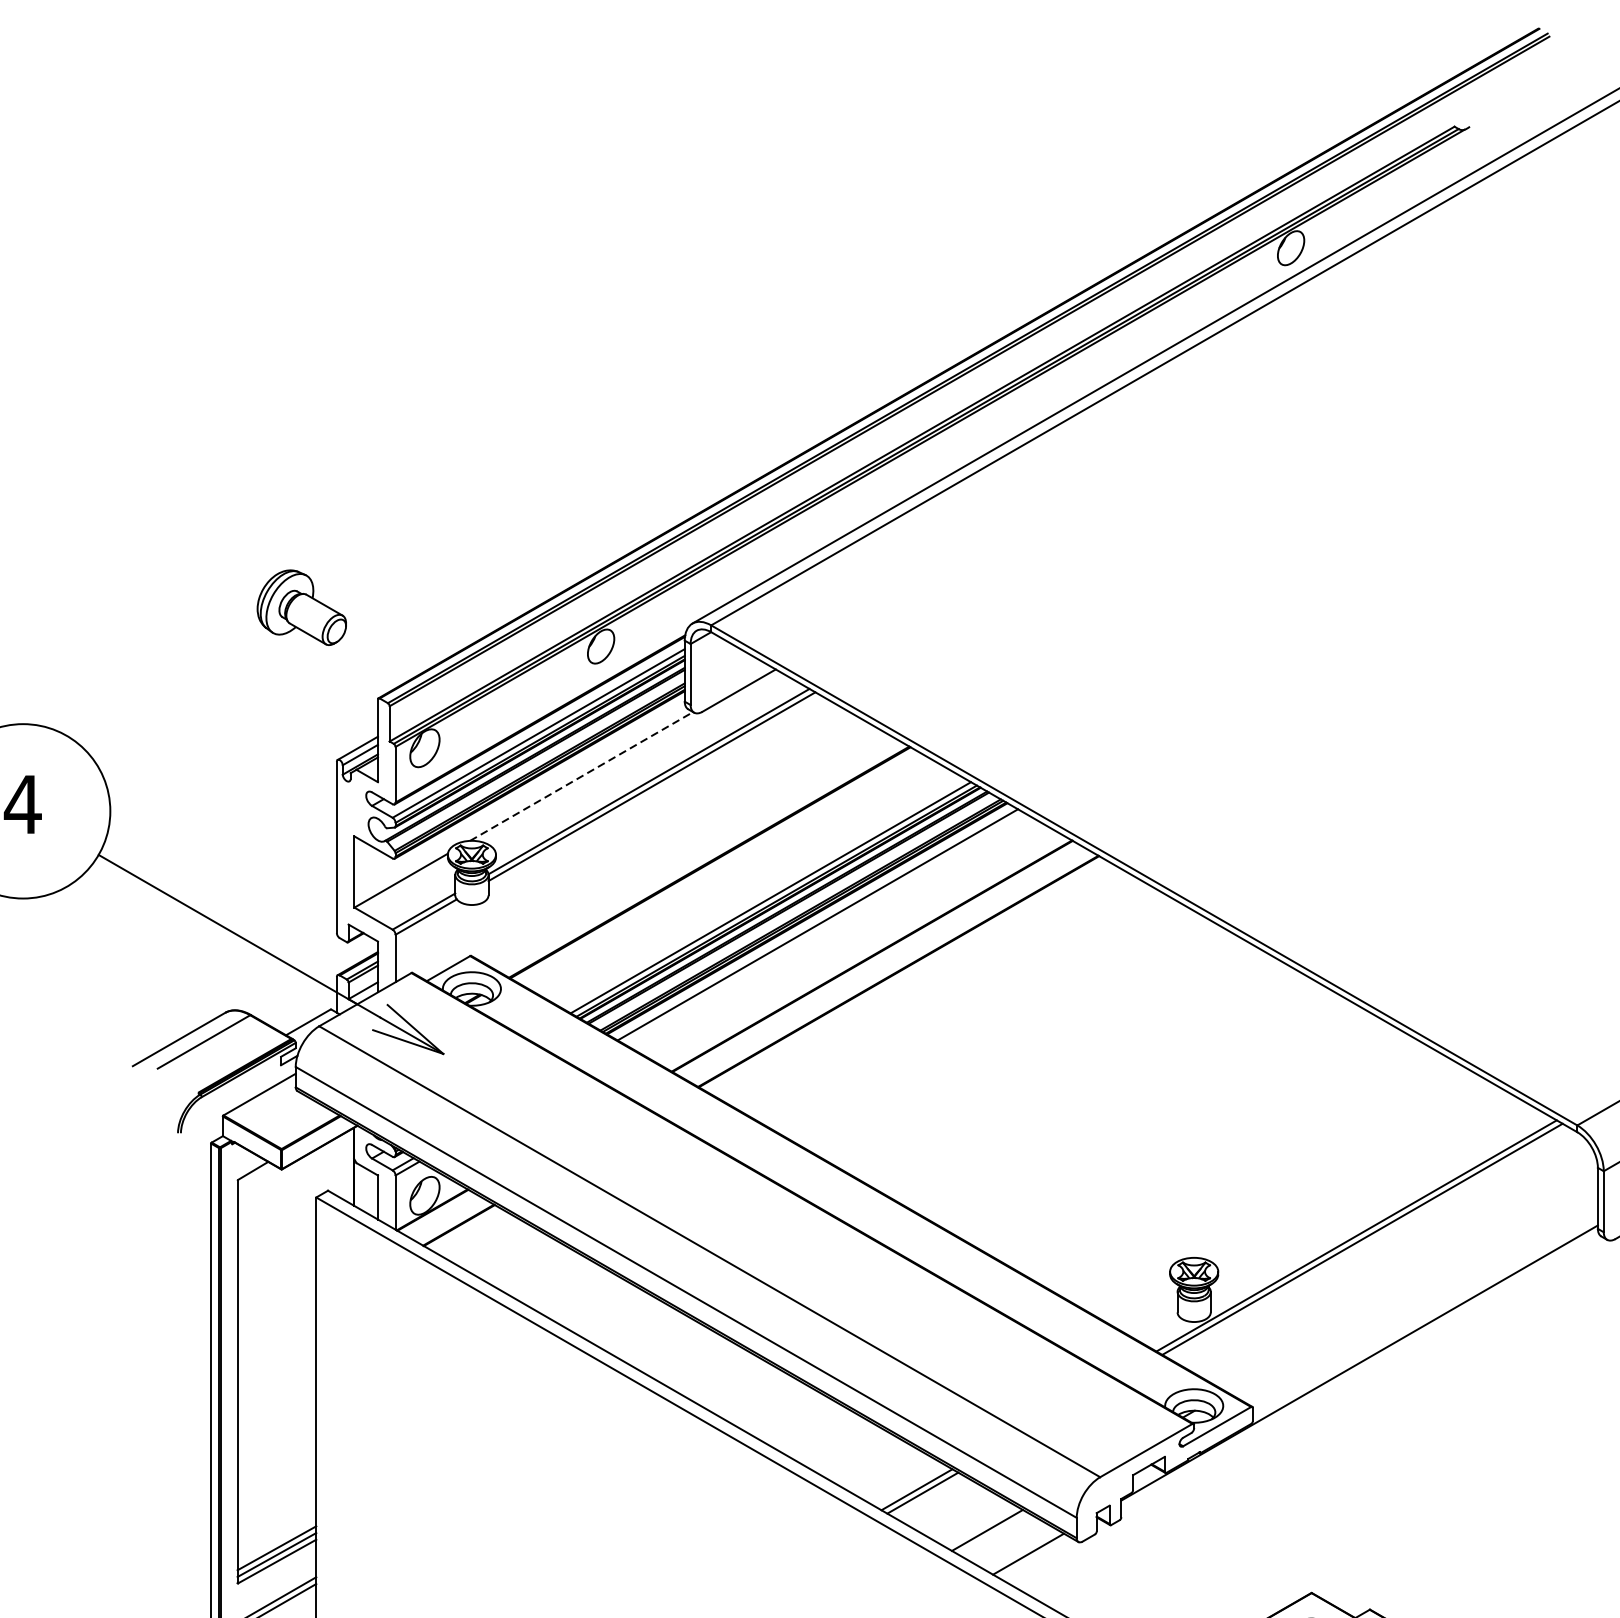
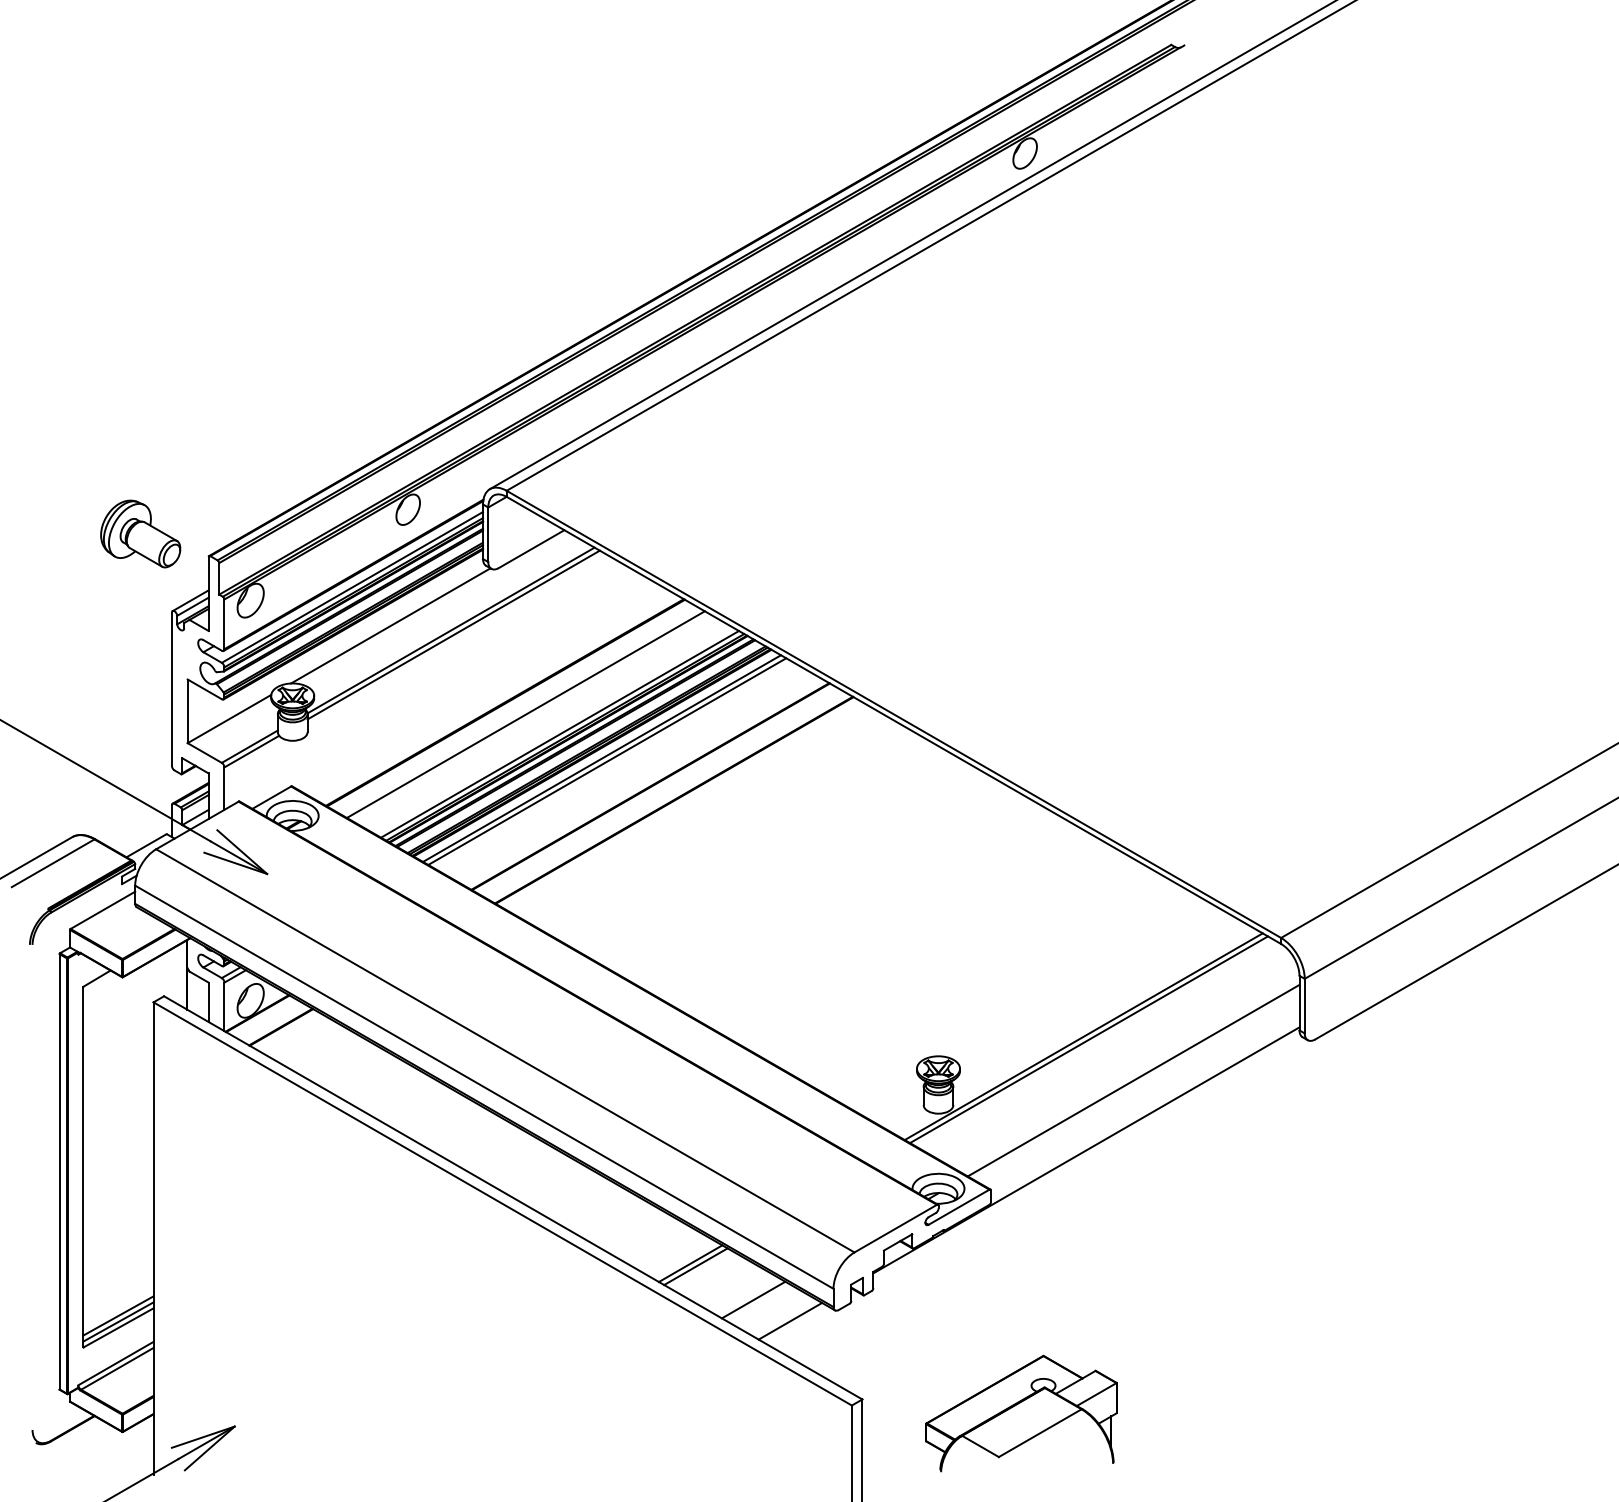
part: (301, 607) -> (140, 533), moved
line: (582, 776) -> (391, 625), dashed -> solid
line: (732, 875) -> (525, 714), added
line: (823, 928) -> (607, 761), added
line: (1412, 1284) -> (1133, 1080), added

